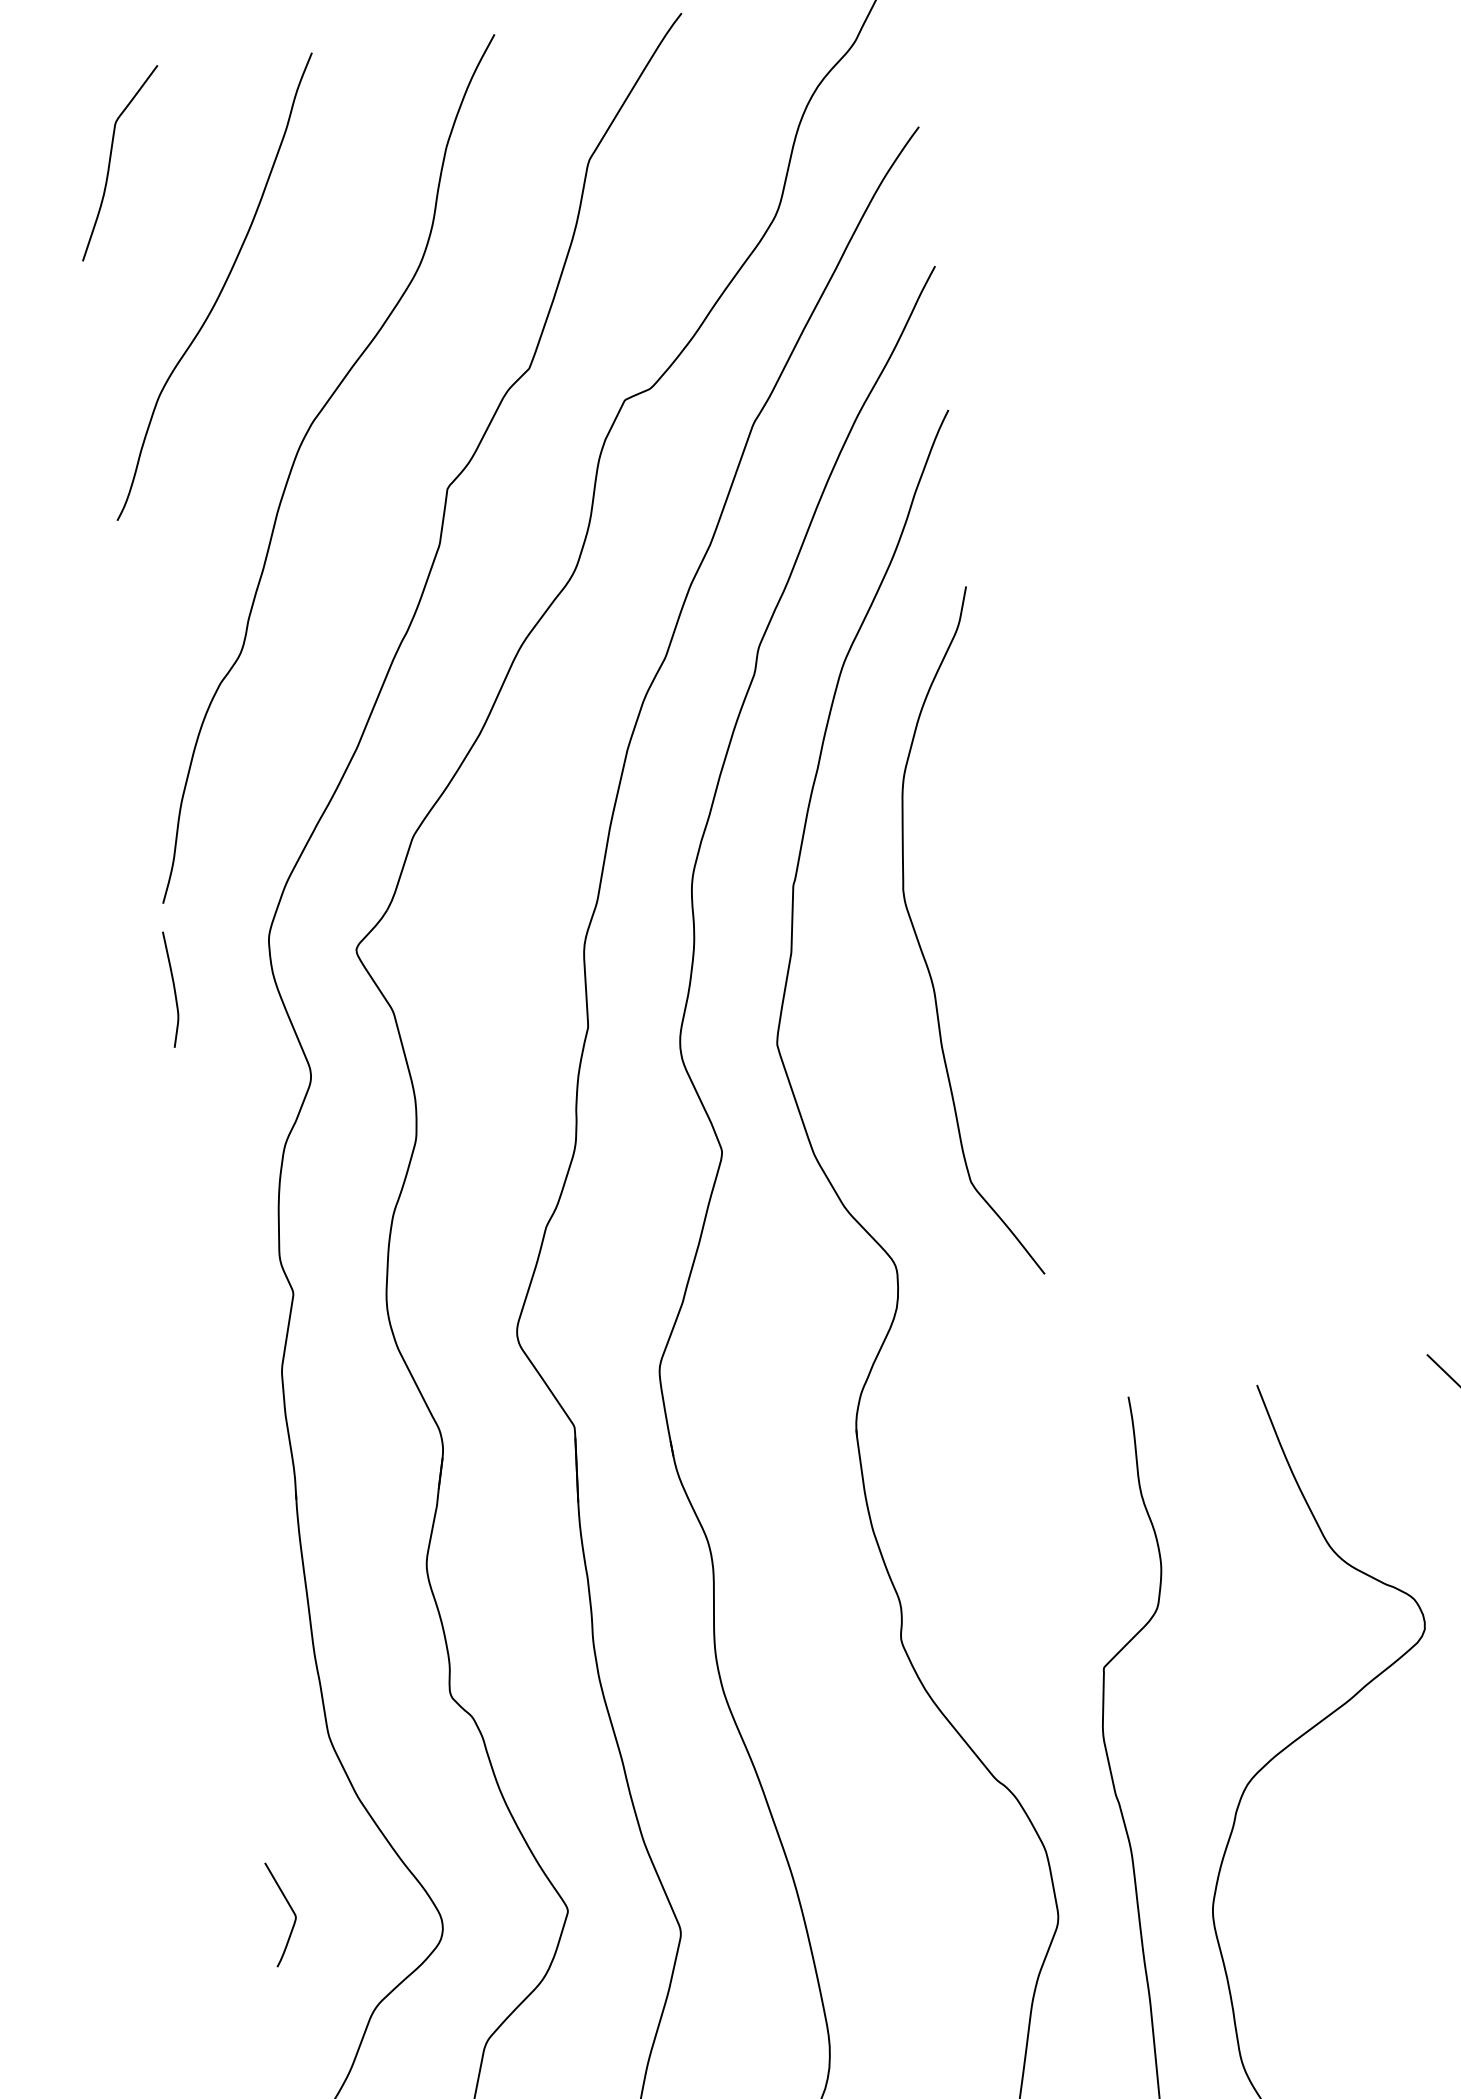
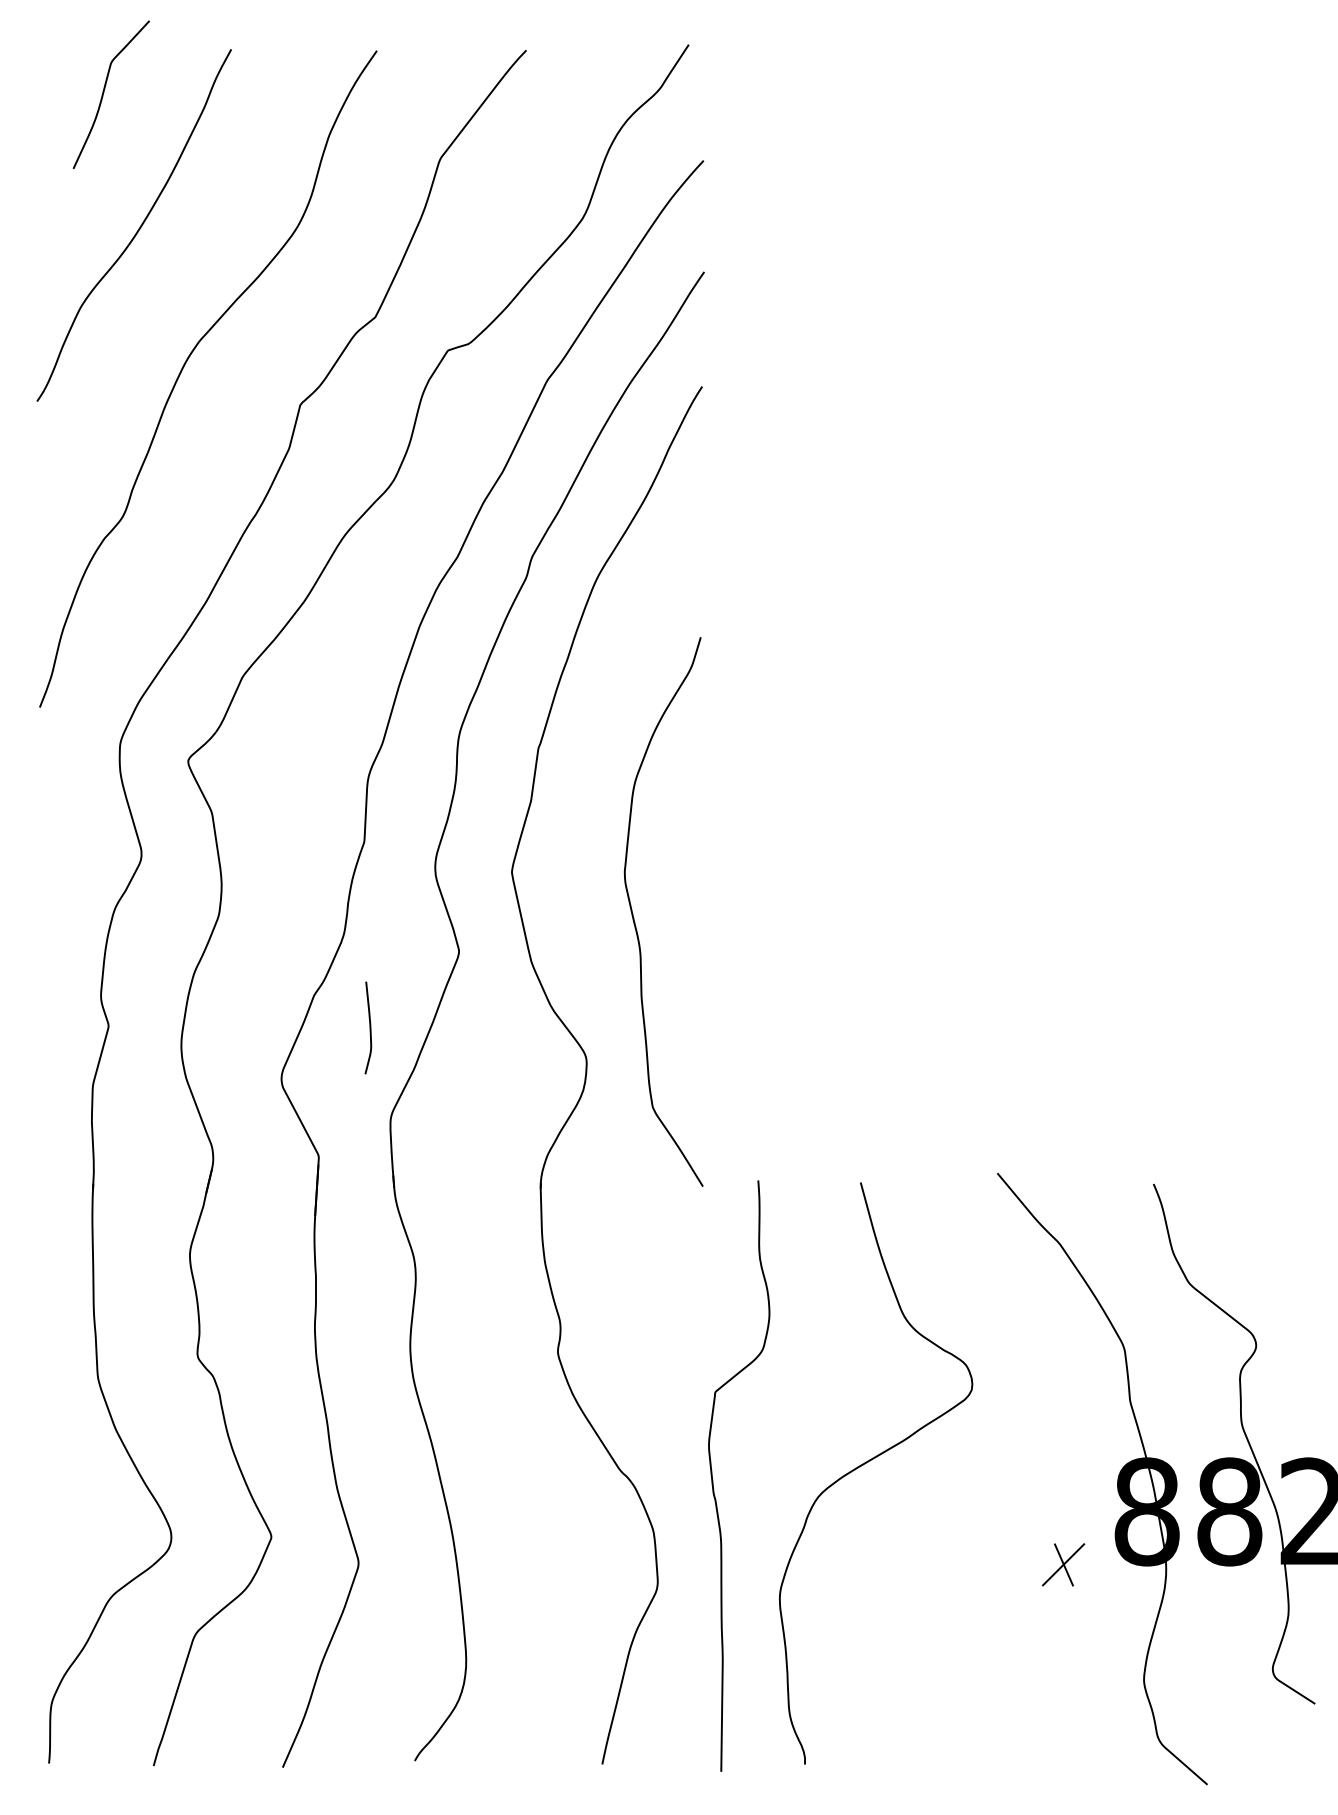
curve: (111, 161) -> (104, 92), moved
curve: (921, 947) -> (634, 918), moved
curve: (173, 988) -> (369, 1027), moved
curve: (290, 1908) -> (52, 1511), removed

